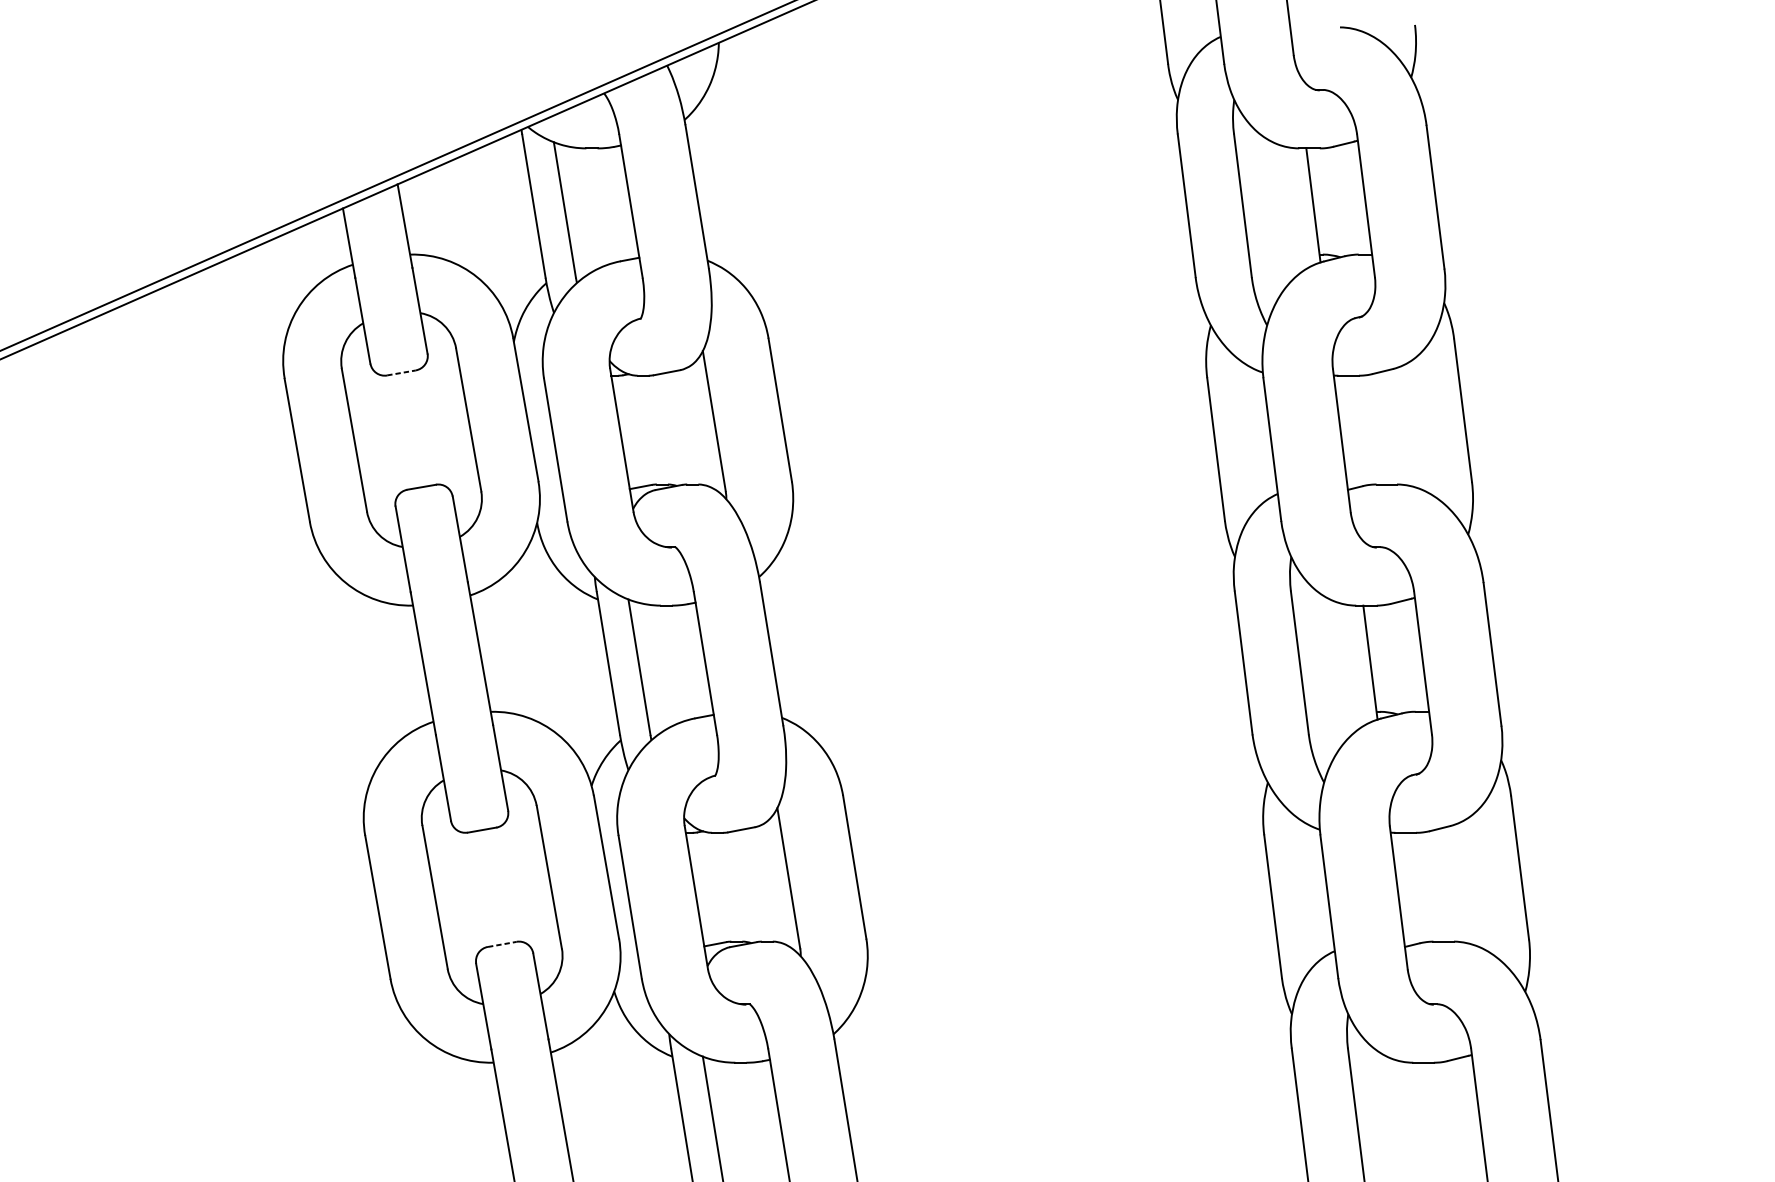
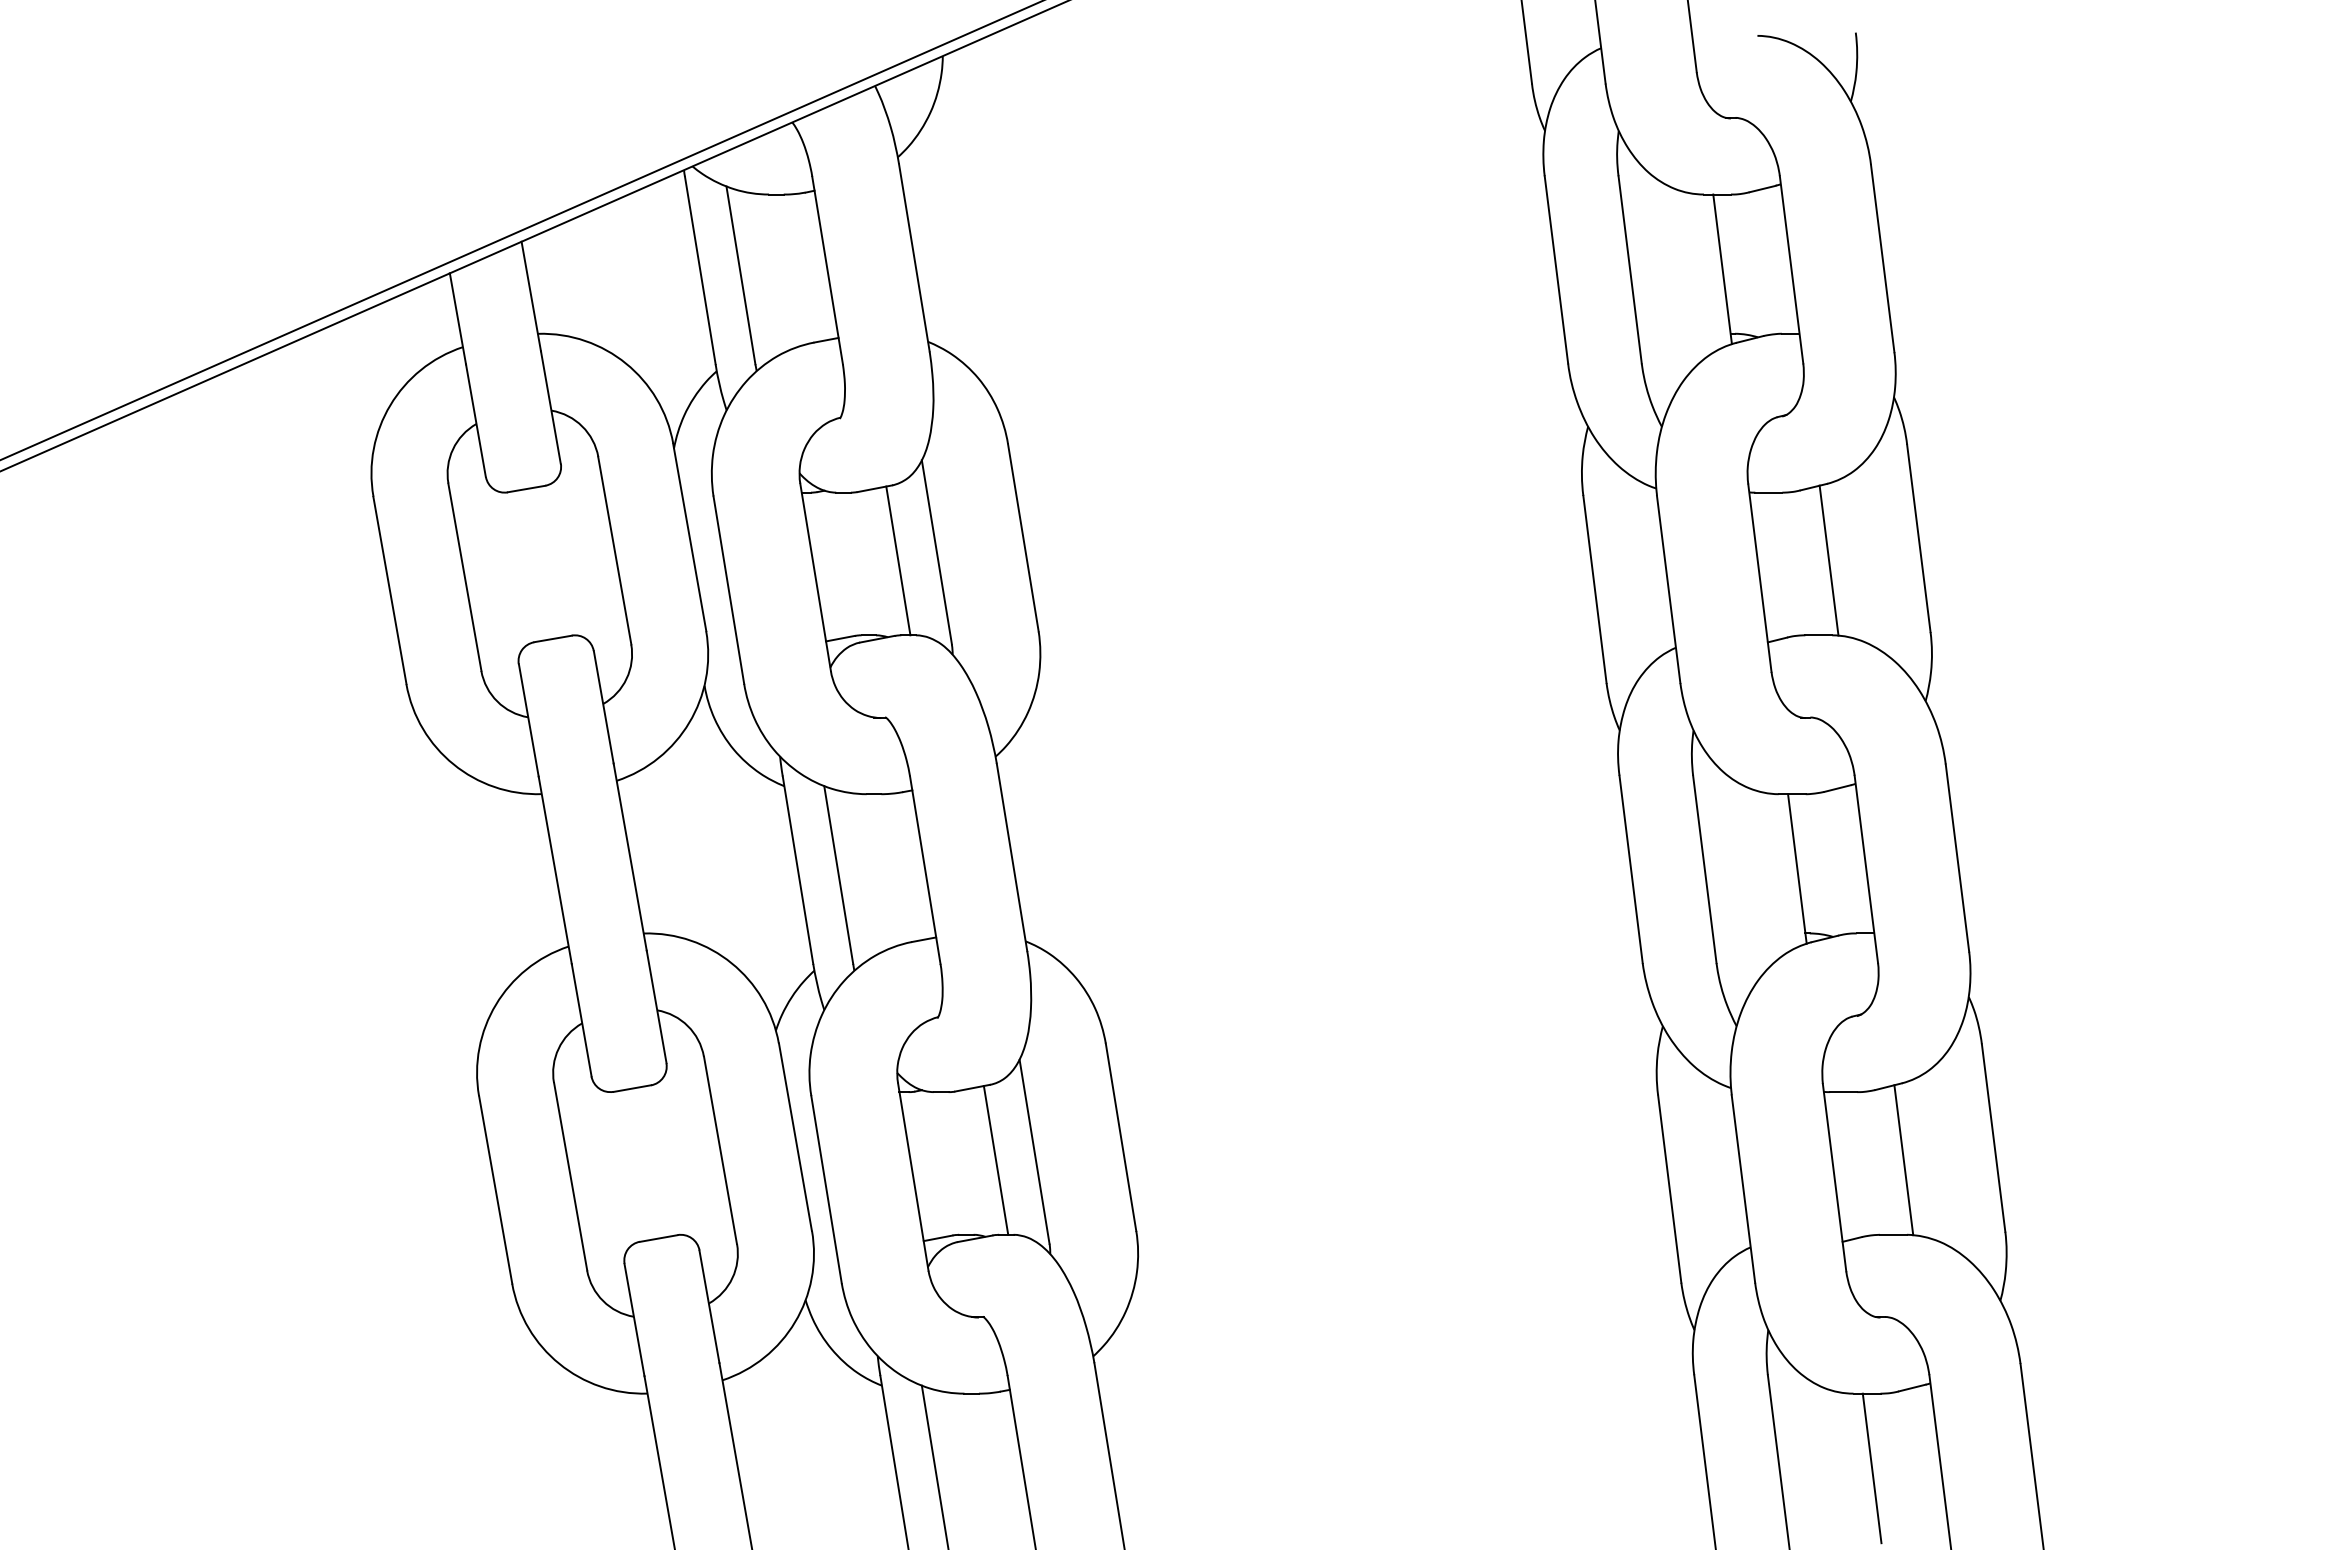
line: (402, 372) -> (527, 488), dashed -> solid
line: (685, 427) -> (898, 560), added
line: (1394, 427) -> (1828, 560), added
line: (759, 884) -> (995, 1160), added
line: (1451, 884) -> (1903, 1160), added
line: (502, 944) -> (659, 1238), dashed -> solid
line: (1426, 1119) -> (1871, 1468), added

